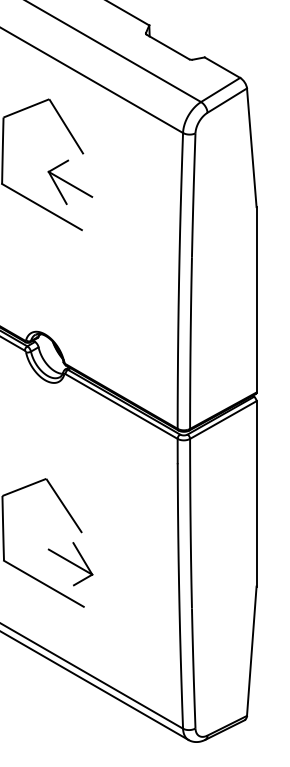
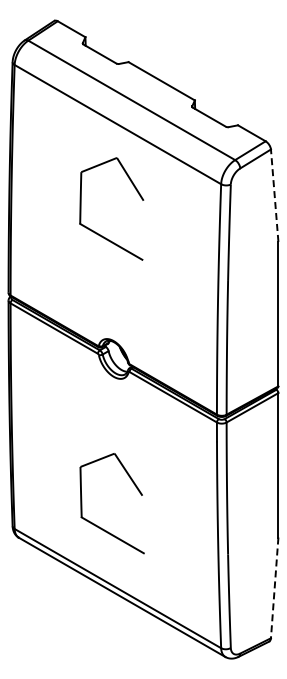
line: (251, 147) -> (274, 195), solid -> dashed
part: (70, 182) -> (133, 222), removed
part: (70, 563) -> (133, 519), removed
line: (251, 650) -> (274, 587), solid -> dashed

